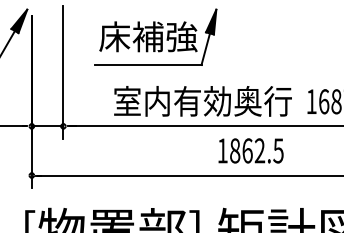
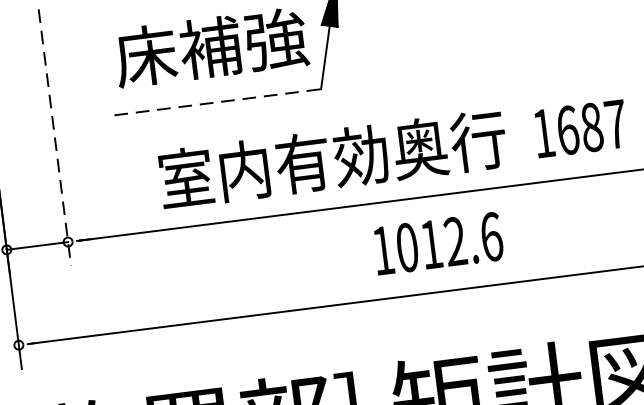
line: (148, 65) -> (218, 103), solid -> dashed
line: (63, 73) -> (55, 139), solid -> dashed
text: (256, 150) -> (448, 241), 1862.5 -> 1012.6

